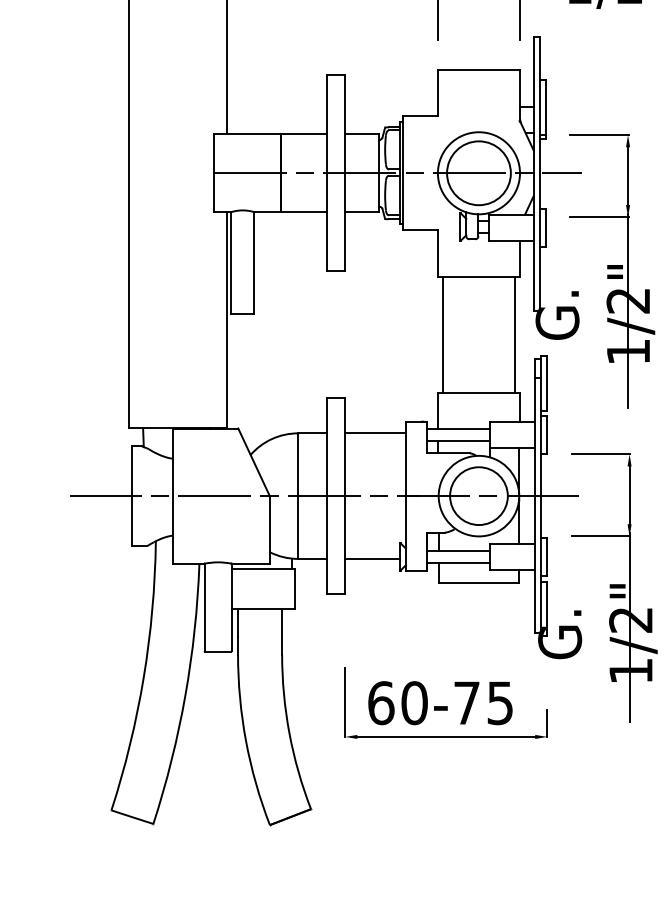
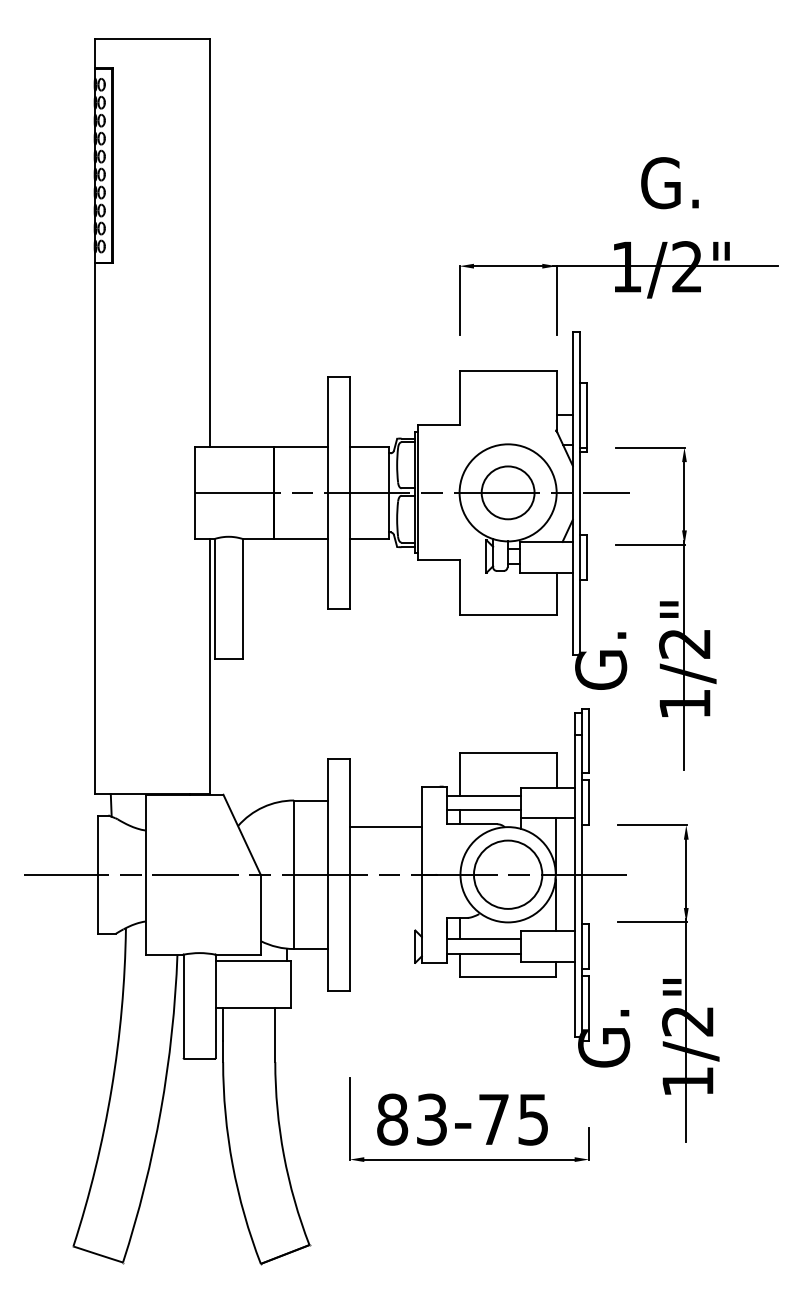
circle: (478, 172) -> (507, 492), size x0.7
line: (442, 334) -> (464, 683), removed
line: (515, 334) -> (551, 683), removed
line: (375, 433) -> (385, 826), moved
line: (371, 559) -> (381, 949), removed
text: (398, 703) -> (412, 1119), 60-75 -> 83-75

